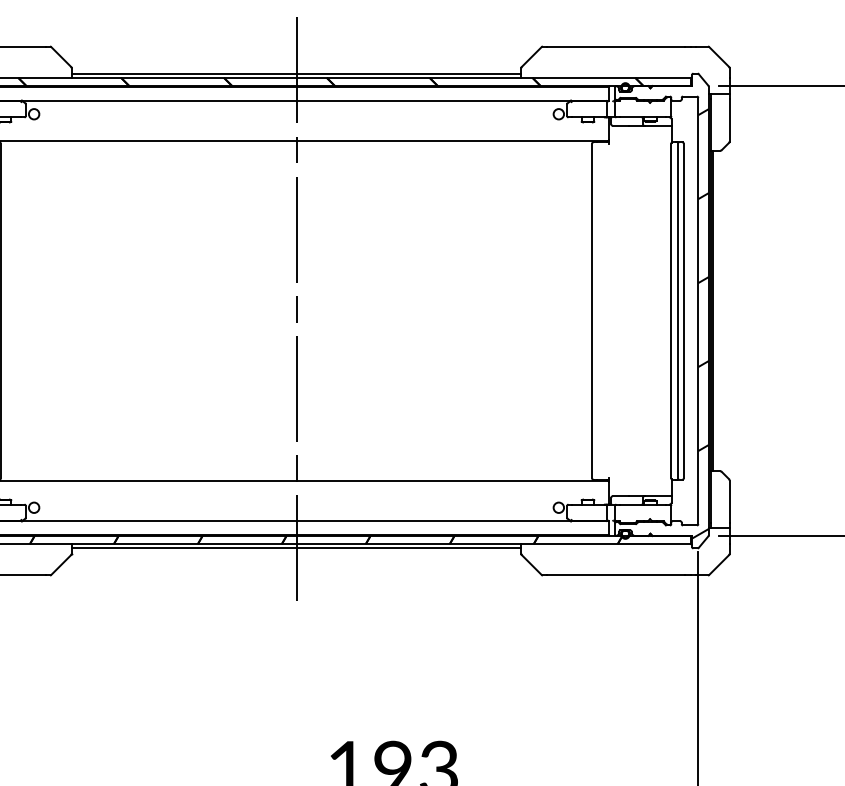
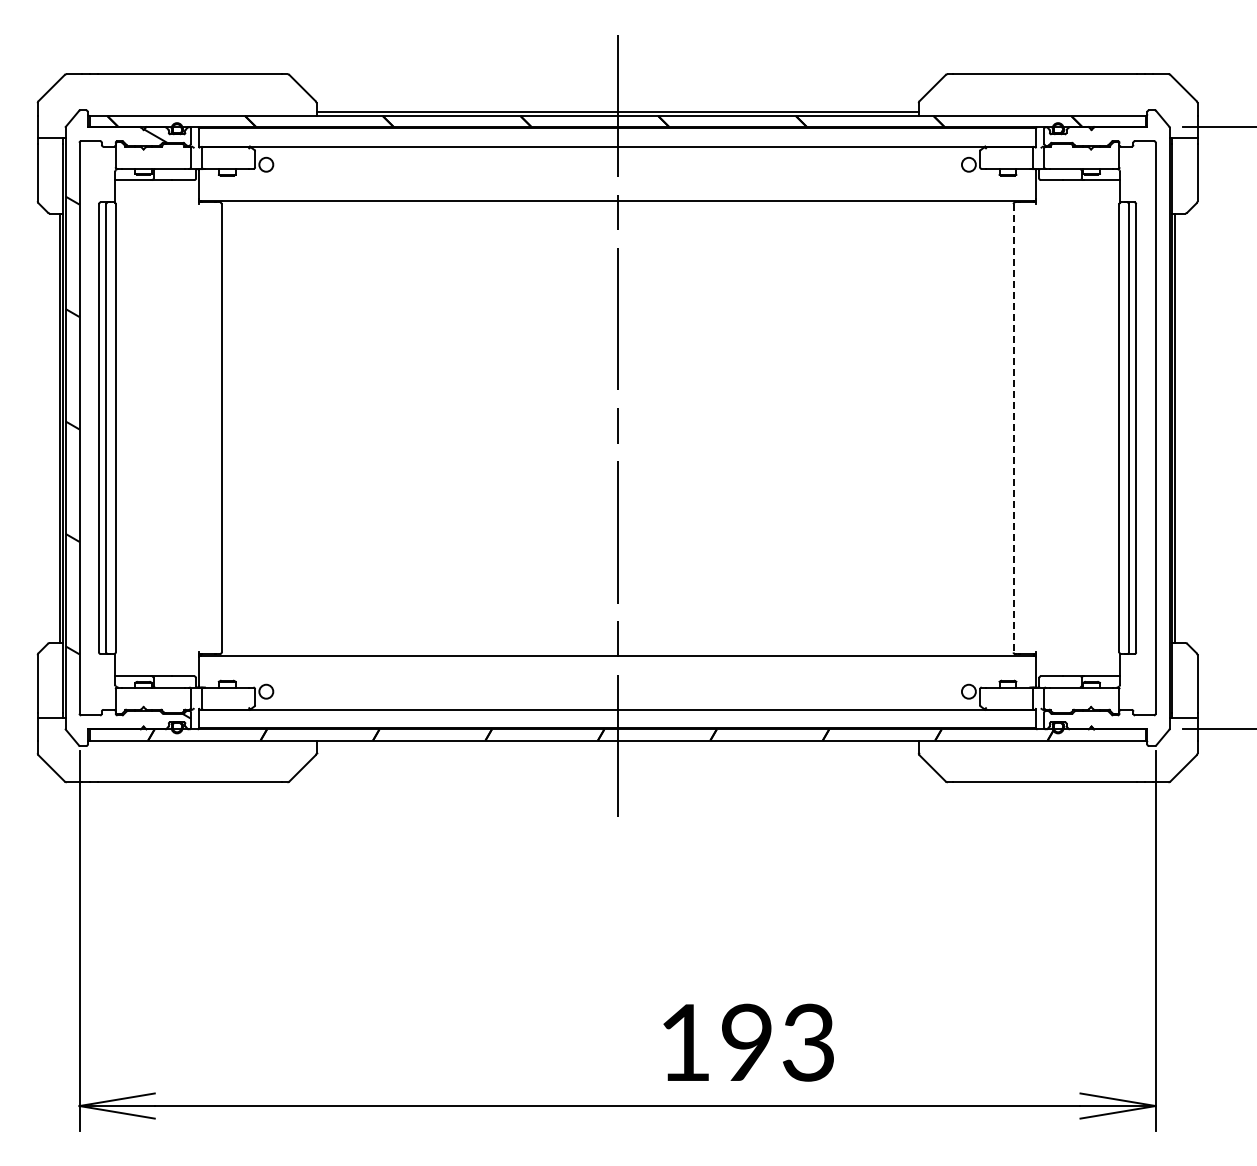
line: (592, 311) -> (1013, 428), solid -> dashed
hatch: (700, 323) -> (1158, 445), removed
line: (296, 547) -> (617, 744), removed

